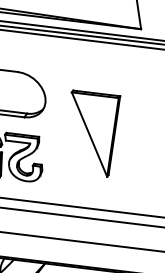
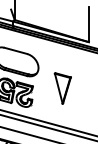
part: (100, 132) -> (62, 88), size x0.7

